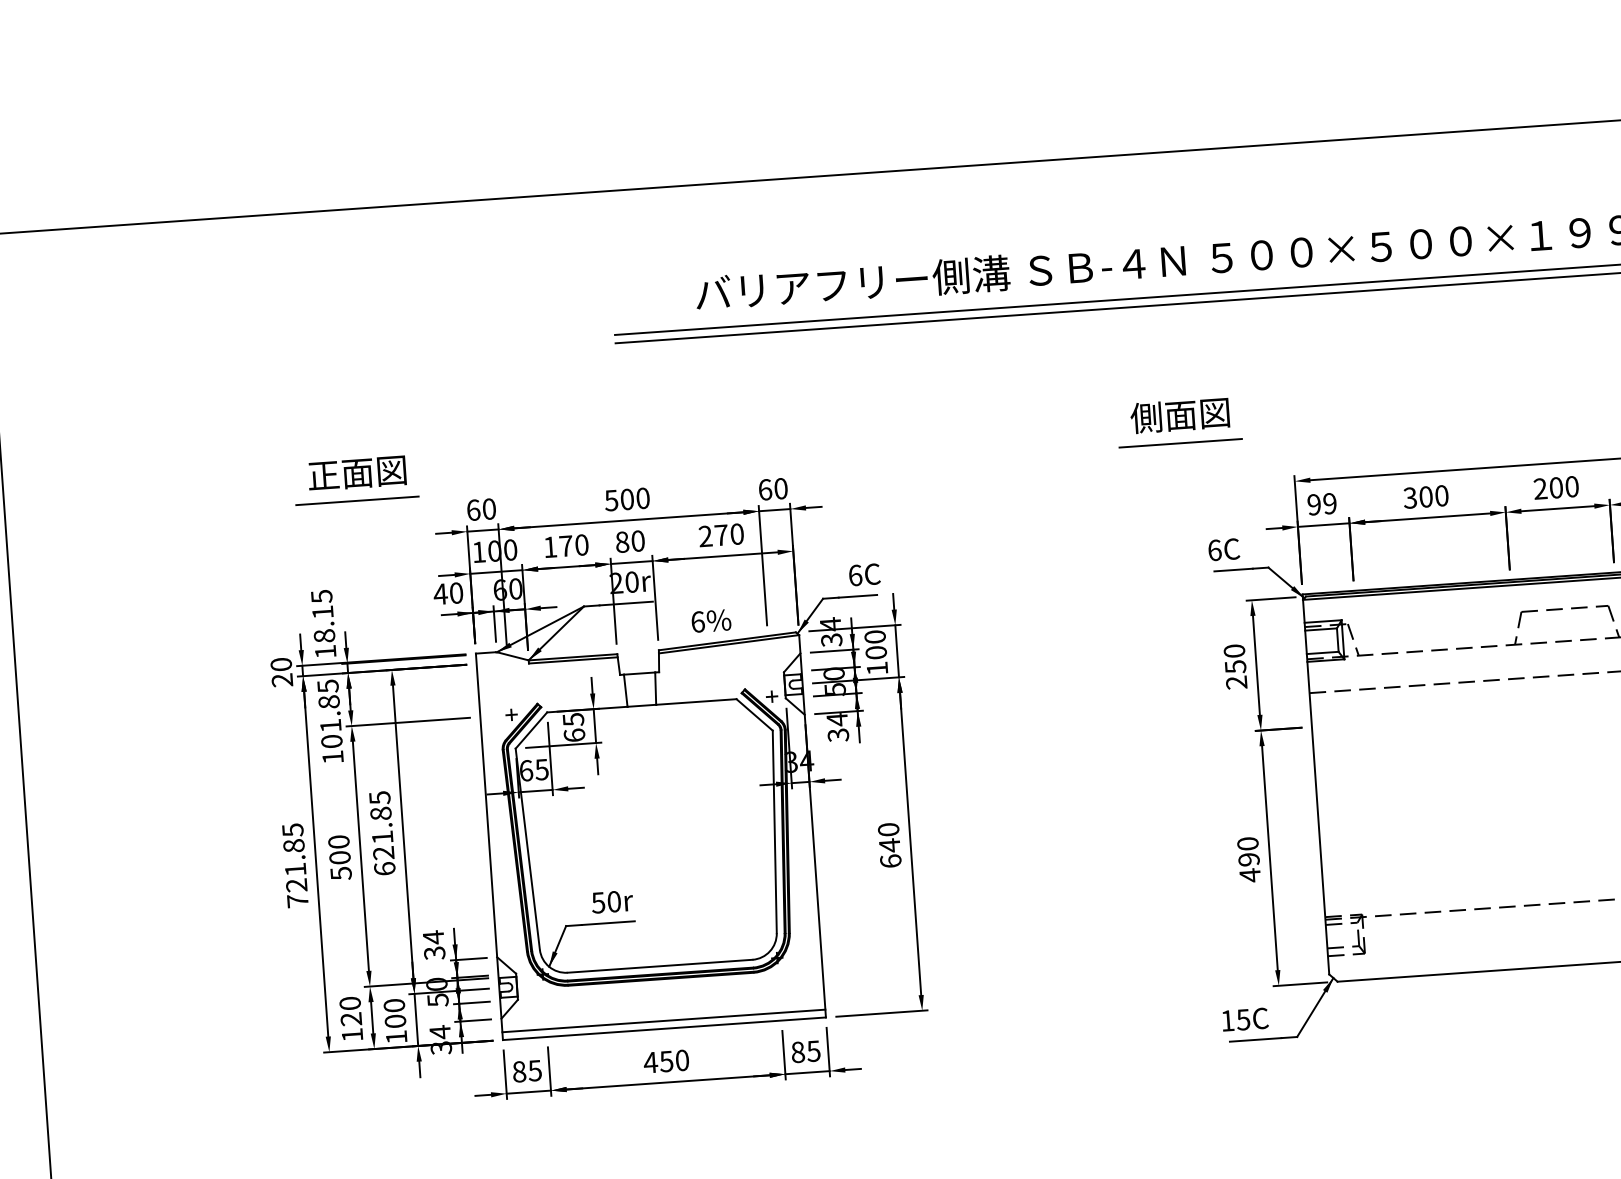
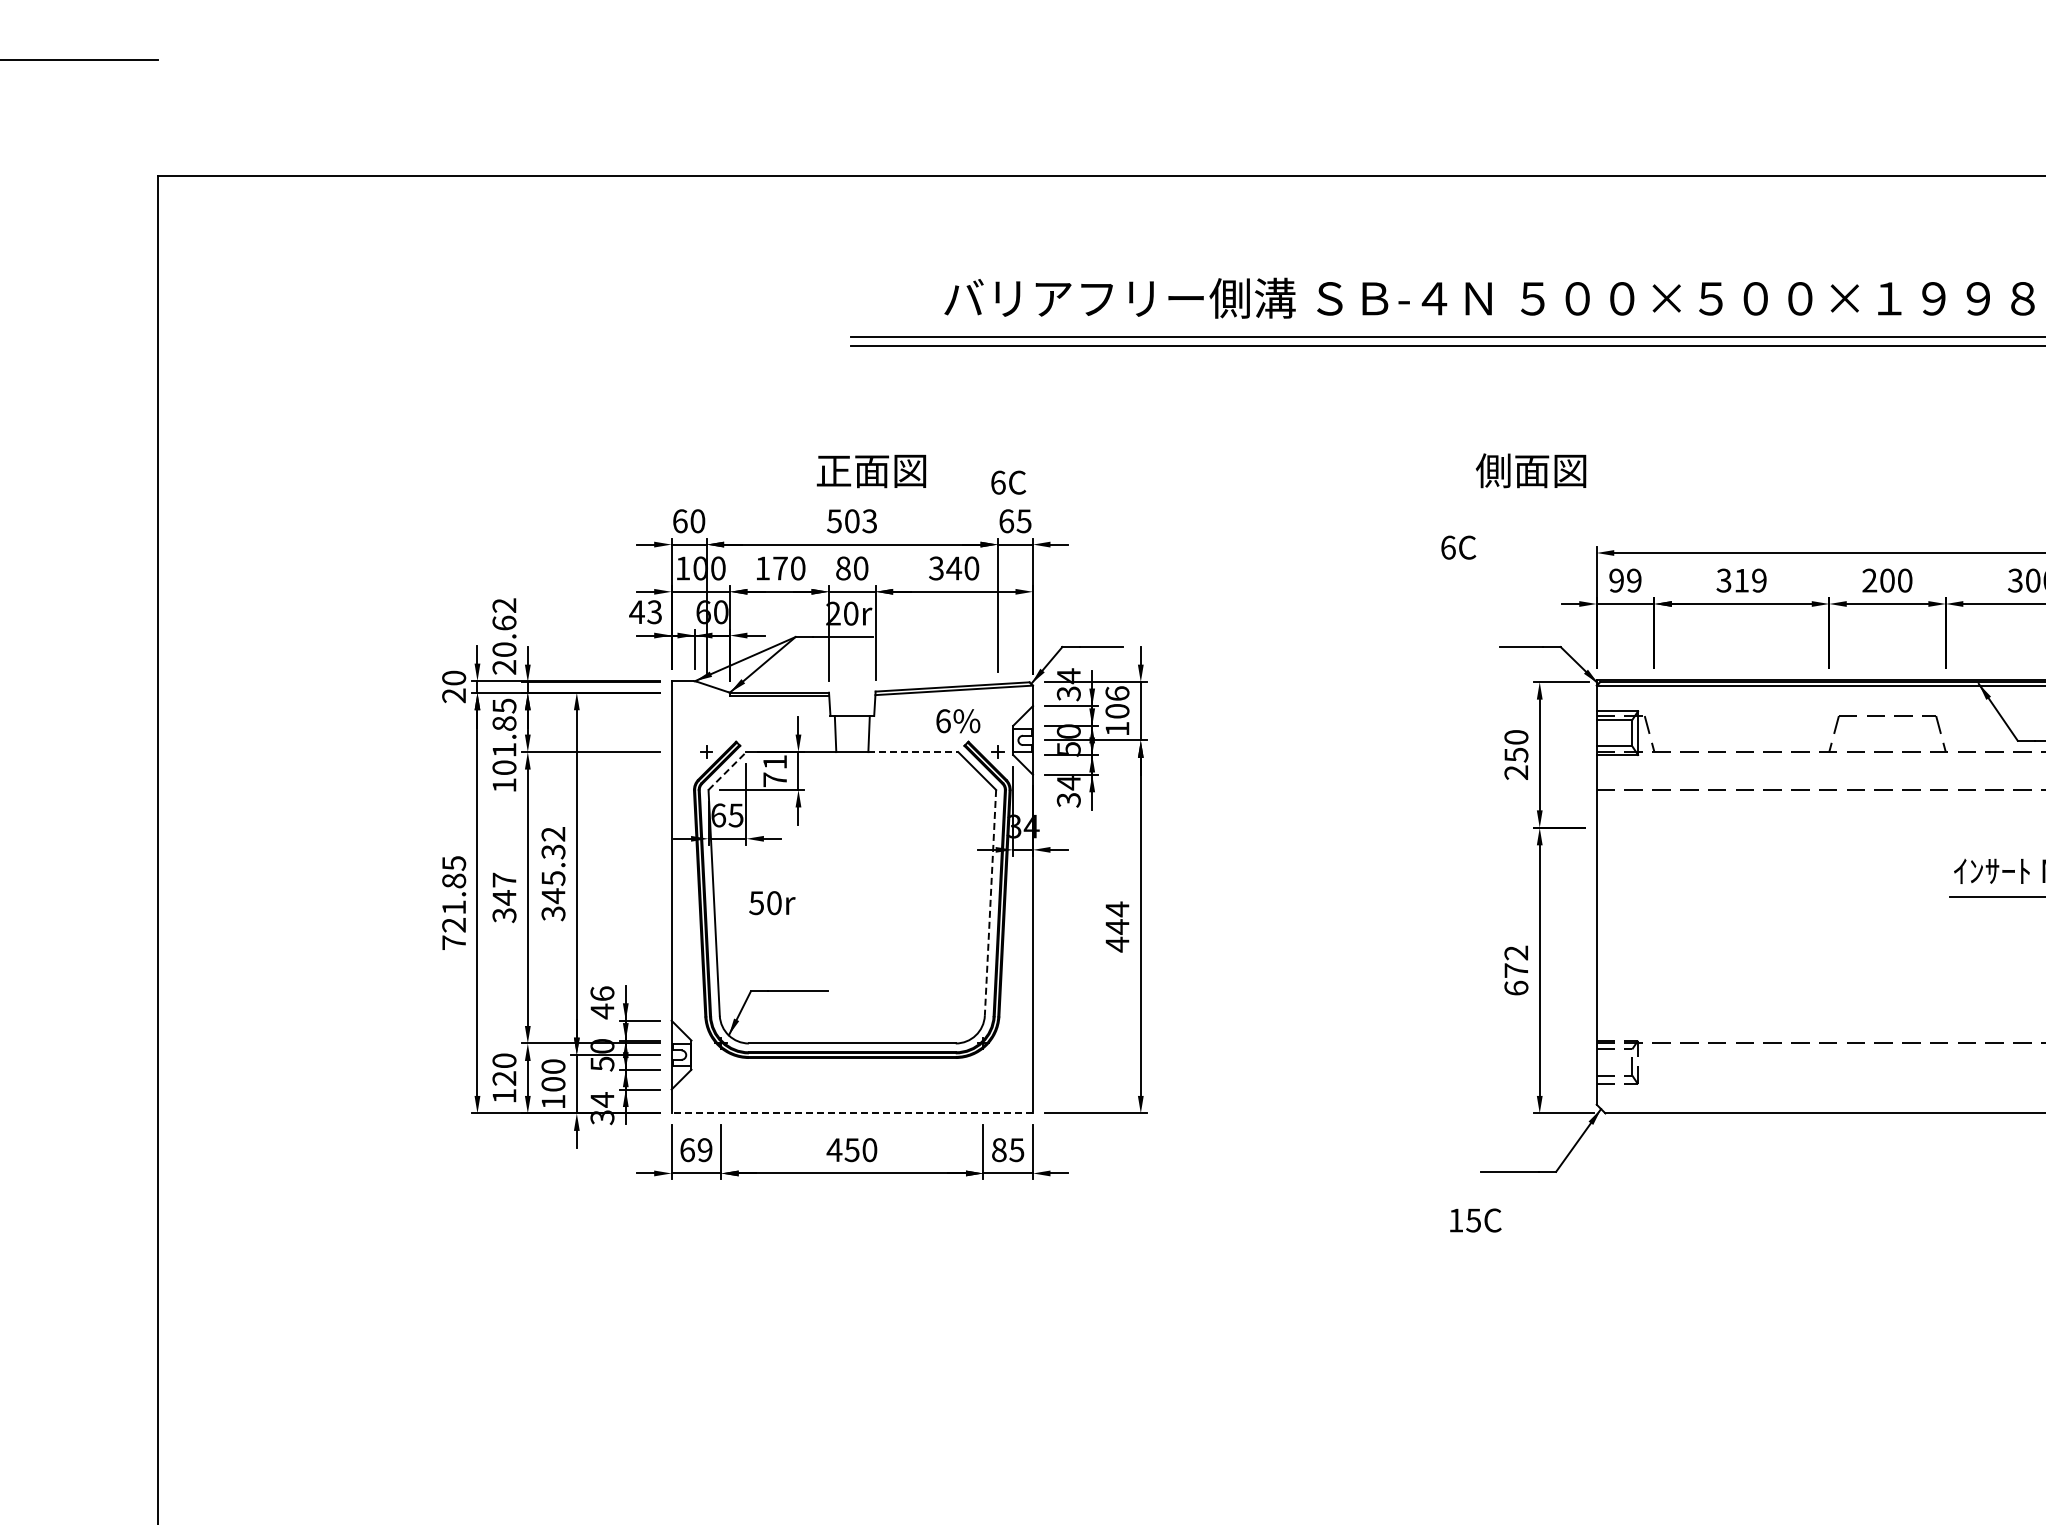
text: (1179, 415) -> (1530, 470), moved
line: (1180, 443) -> (1472, 501), removed
text: (357, 473) -> (871, 471), moved
text: (780, 488) -> (1023, 521), 60 -> 65
text: (1433, 496) -> (1750, 580), 300 -> 319
text: (642, 498) -> (869, 521), 500 -> 503
line: (357, 500) -> (551, 501), removed
text: (713, 535) -> (945, 568), 270 -> 340
text: (1223, 549) -> (1458, 547), moved
text: (864, 574) -> (1008, 482), moved
text: (456, 593) -> (654, 612), 40 -> 43
text: (711, 621) -> (958, 721), moved
text: (323, 624) -> (504, 636), 18.15 -> 20.62
text: (875, 636) -> (1117, 693), 100 -> 106
line: (696, 702) -> (913, 752), solid -> dashed
text: (574, 727) -> (775, 771), 65 -> 71
line: (531, 730) -> (727, 771), solid -> dashed
line: (774, 832) -> (990, 903), solid -> dashed
text: (382, 833) -> (553, 874), 621.85 -> 345.32
text: (889, 845) -> (1117, 926), 640 -> 444
text: (340, 857) -> (504, 897), 500 -> 347
text: (1249, 859) -> (1516, 970), 490 -> 672
text: (612, 902) -> (772, 903), moved
text: (434, 945) -> (602, 1002), 34 -> 46
text: (1245, 1019) -> (1475, 1220), moved
line: (664, 1020) -> (852, 1104), removed
line: (664, 1028) -> (852, 1113), solid -> dashed
text: (527, 1071) -> (696, 1150), 85 -> 69

